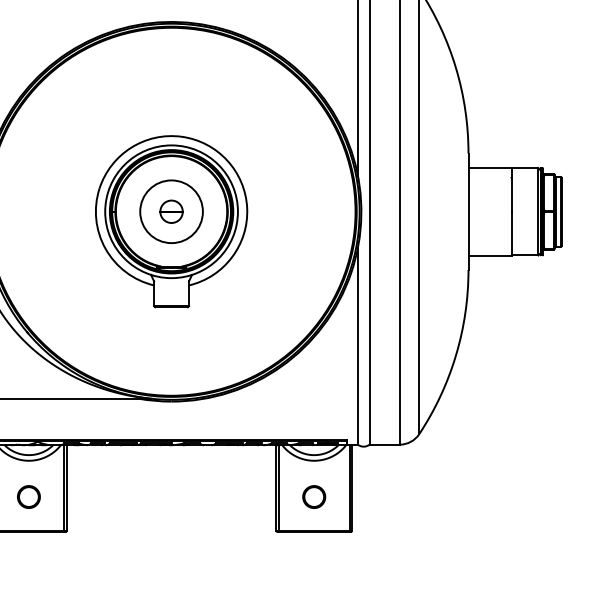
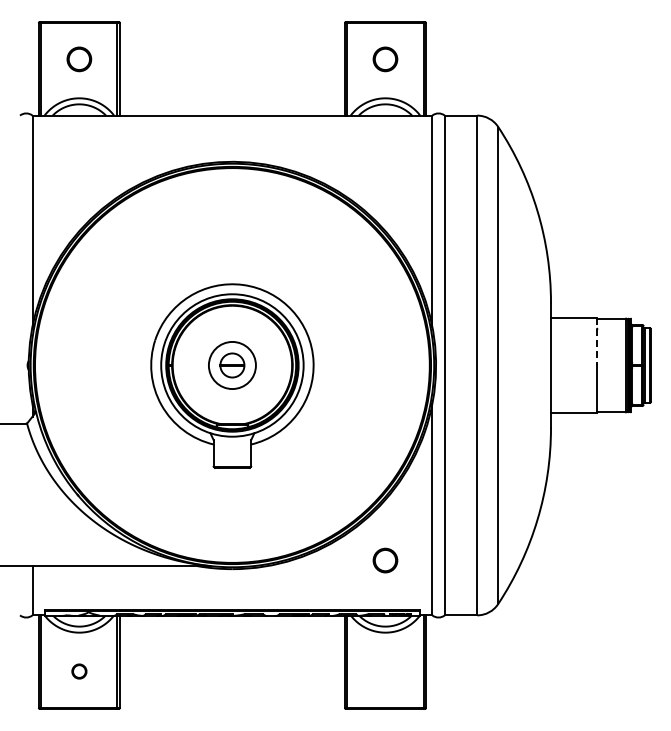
line: (511, 189) -> (597, 341), solid -> dashed
circle: (171, 211) -> (232, 365), size x0.7
part: (29, 496) -> (79, 671), size x0.6
part: (314, 496) -> (385, 560), moved

